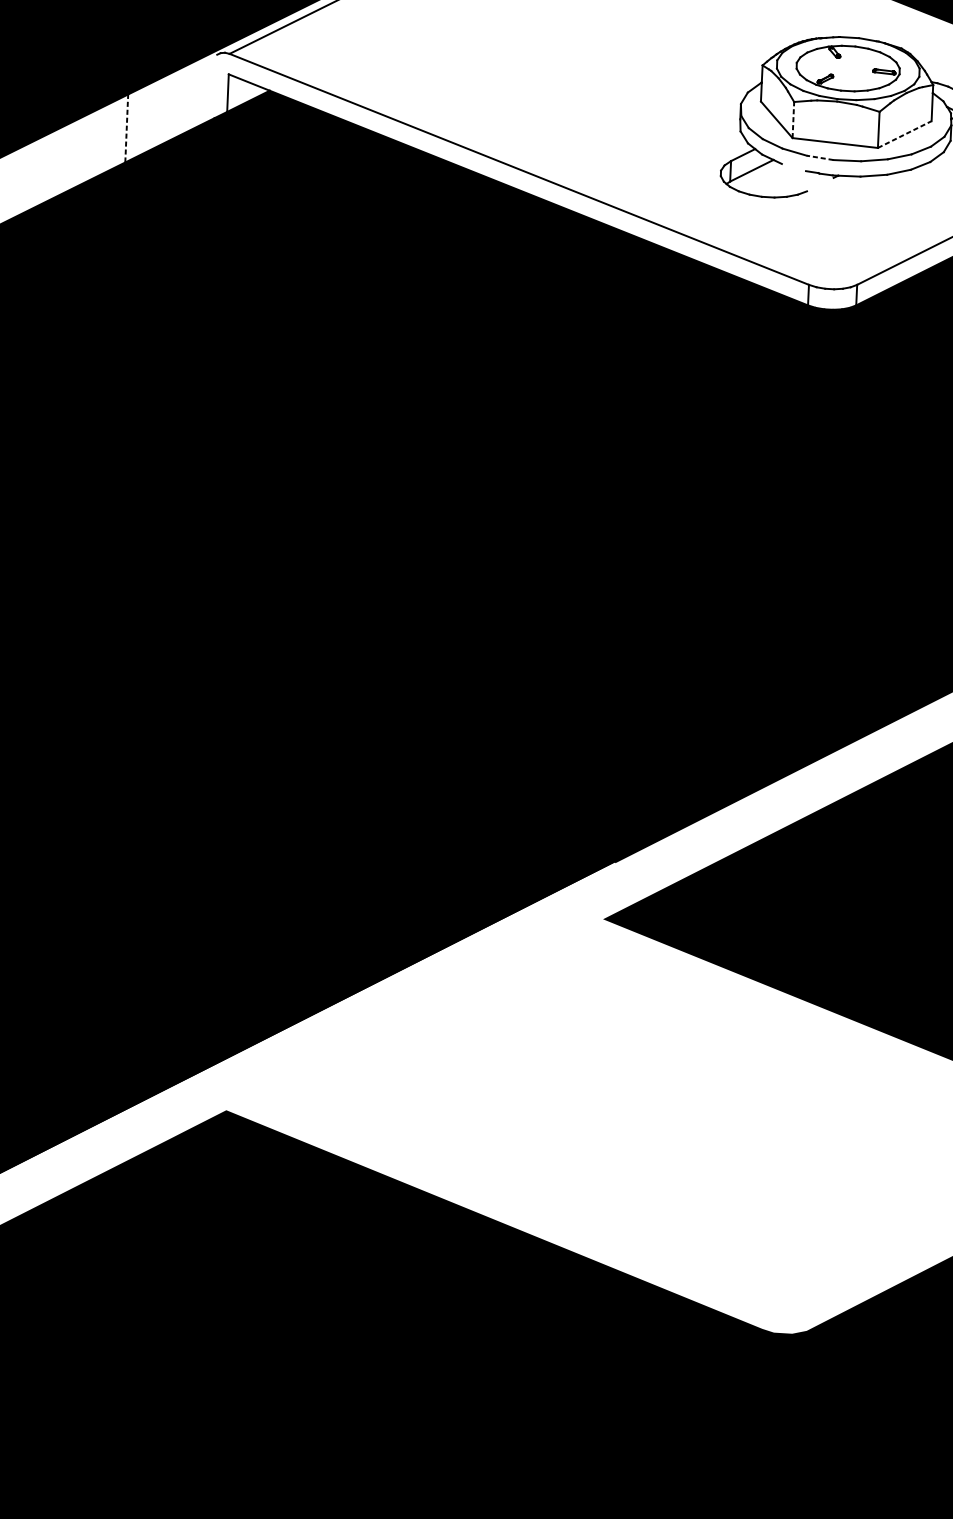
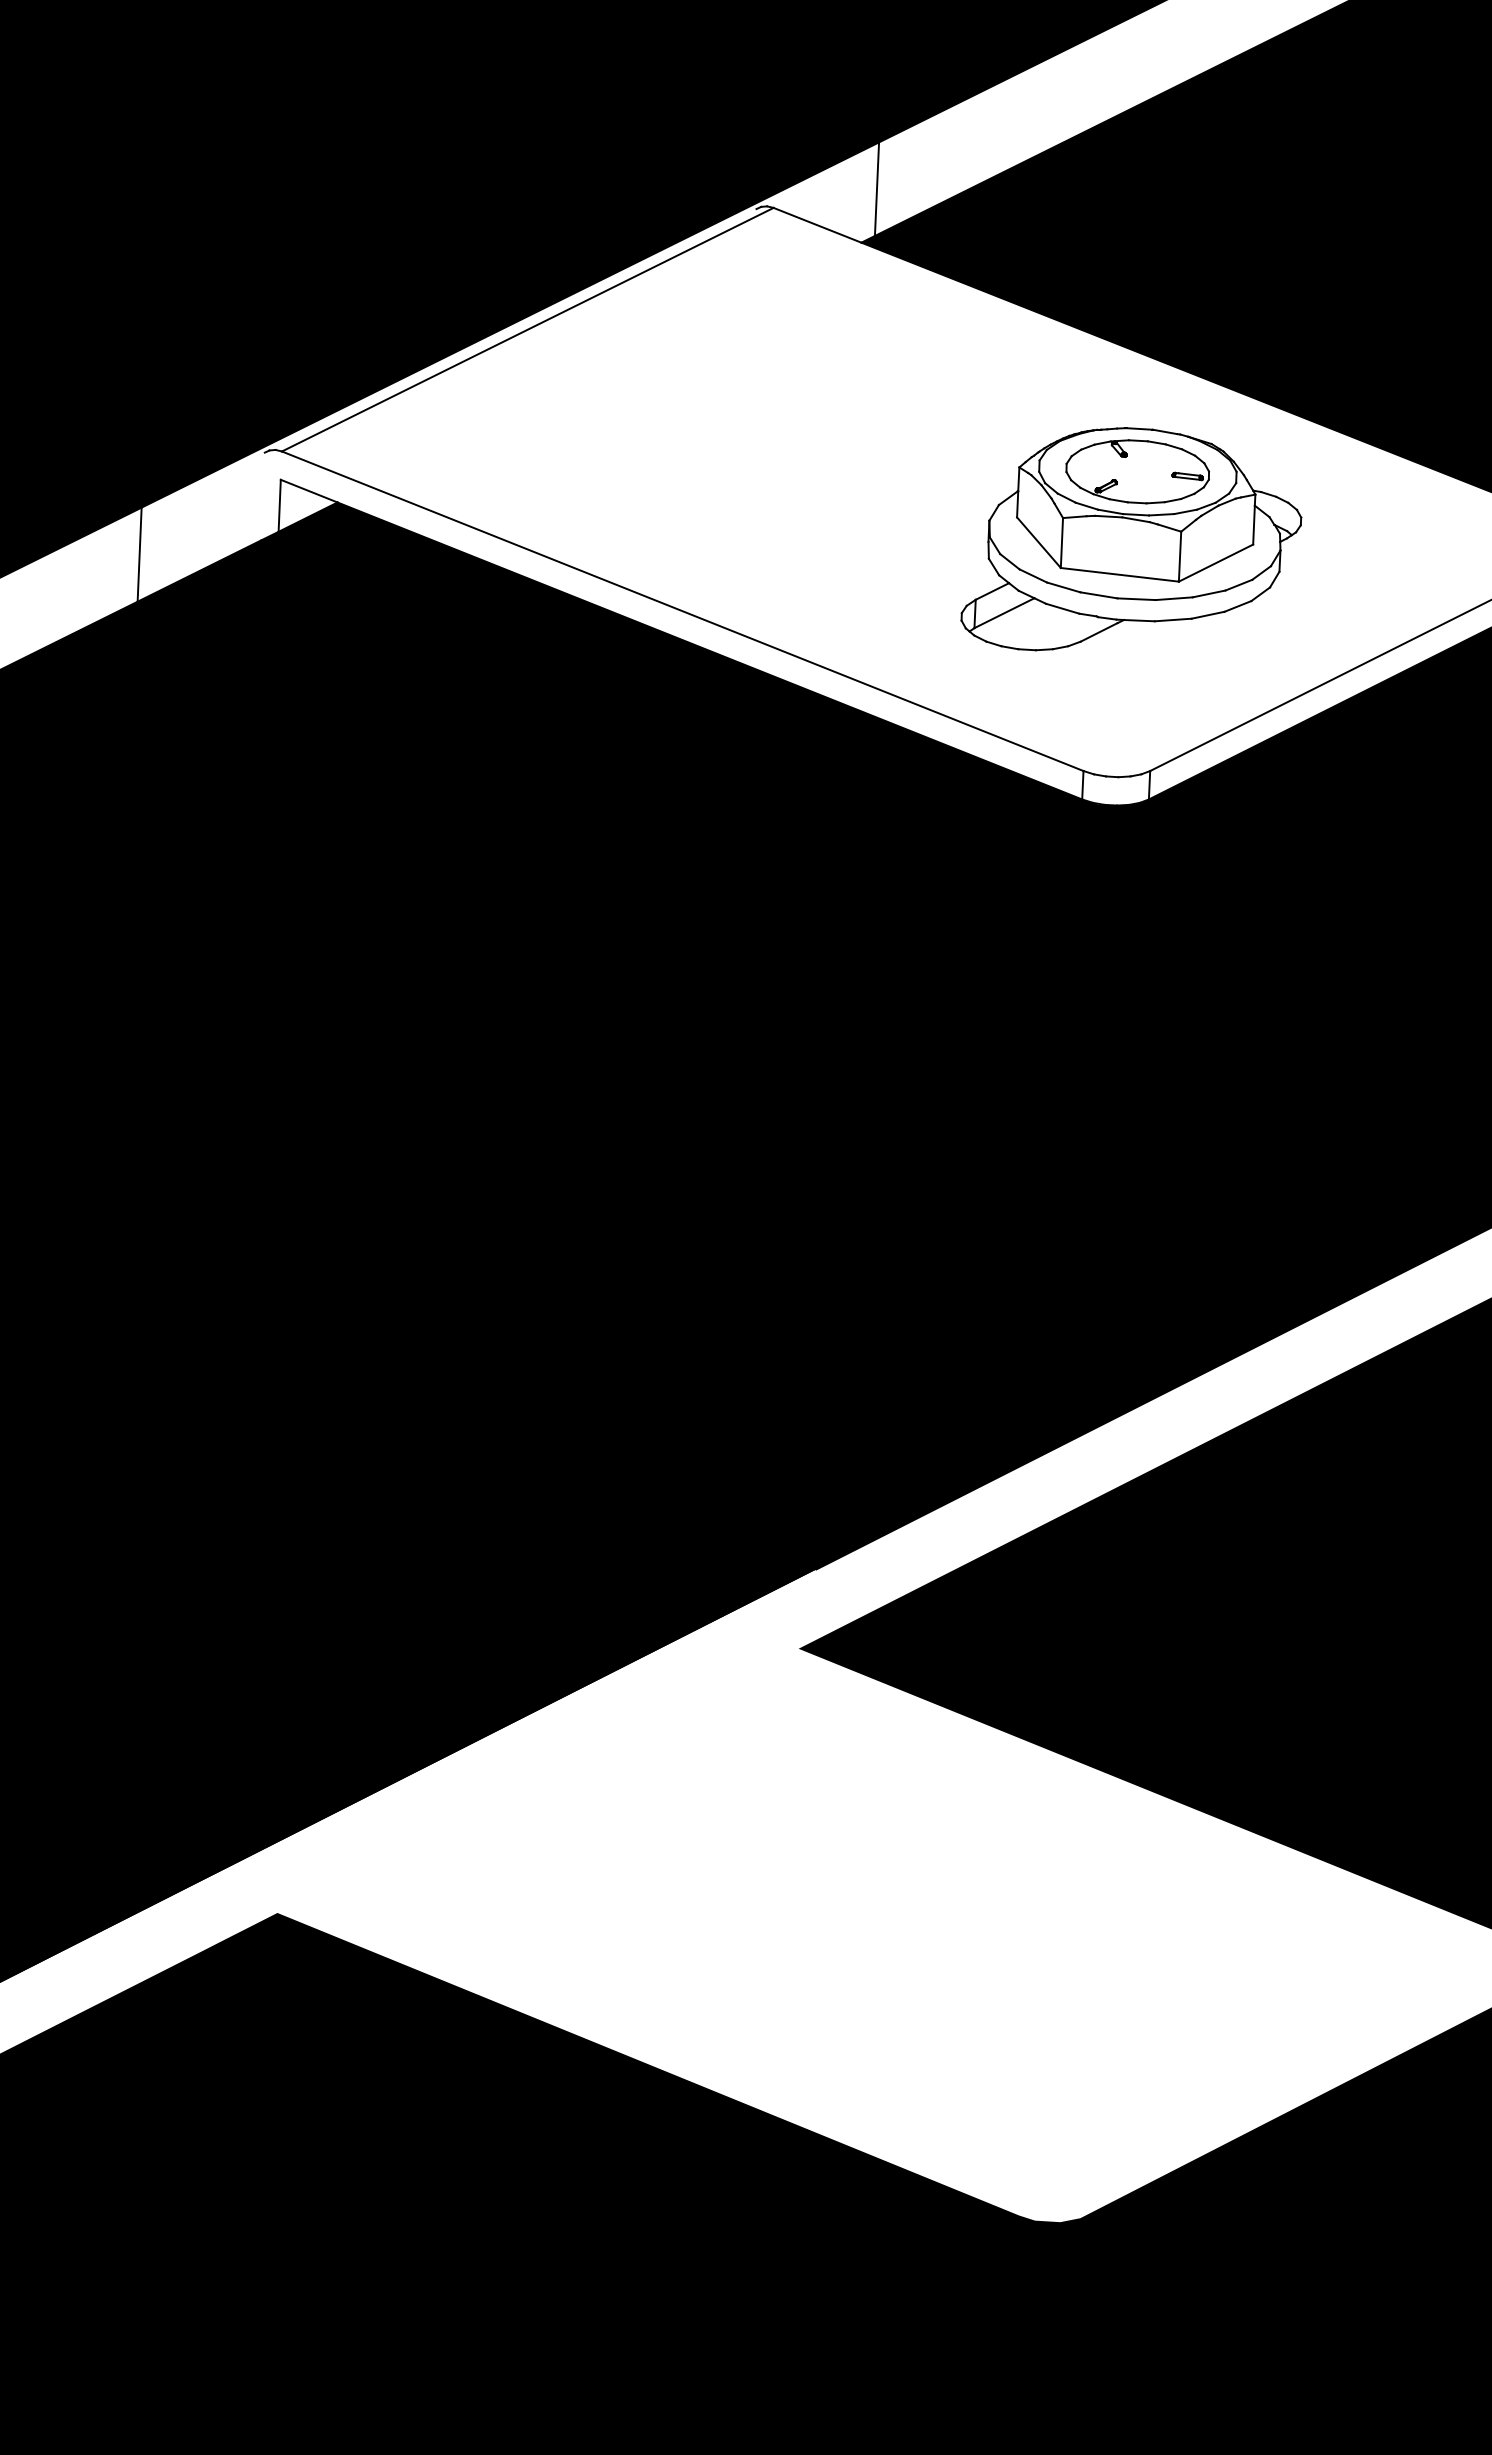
line: (793, 120) -> (1061, 543), dashed -> solid
line: (126, 128) -> (139, 554), dashed -> solid
line: (905, 134) -> (1216, 563), dashed -> solid
line: (819, 157) -> (1098, 595), dashed -> solid
line: (793, 167) -> (1062, 608), added
line: (819, 184) -> (1098, 632), added

